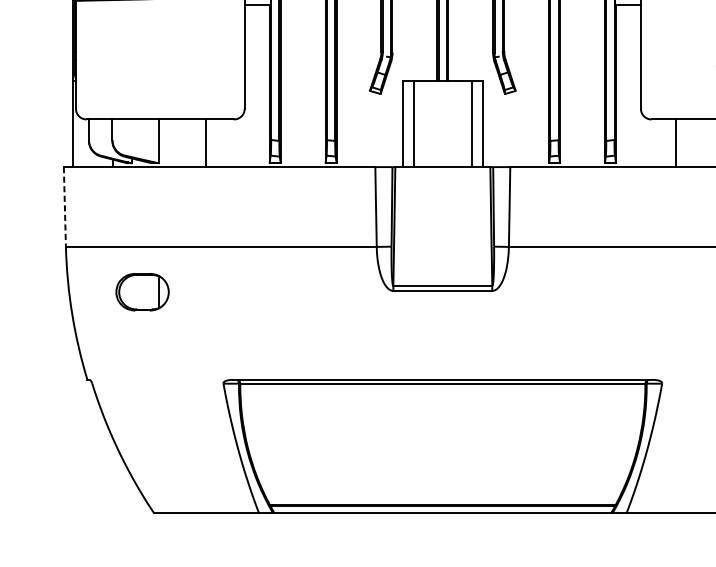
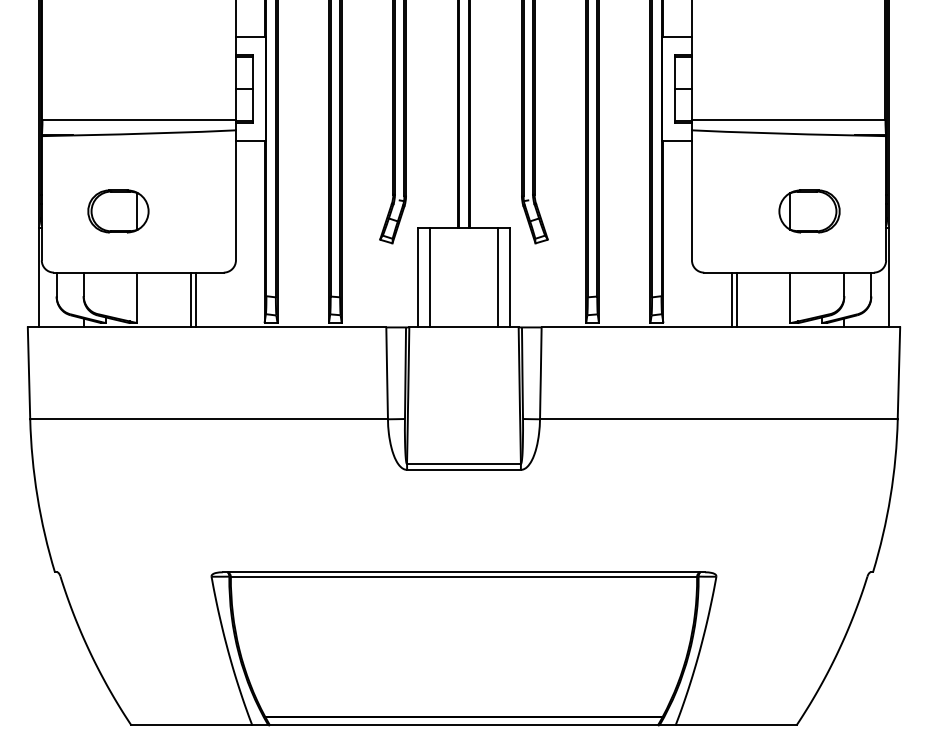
line: (209, 142) -> (195, 299), added
line: (679, 142) -> (736, 299), added
line: (65, 207) -> (29, 373), dashed -> solid
part: (142, 292) -> (118, 211), moved

